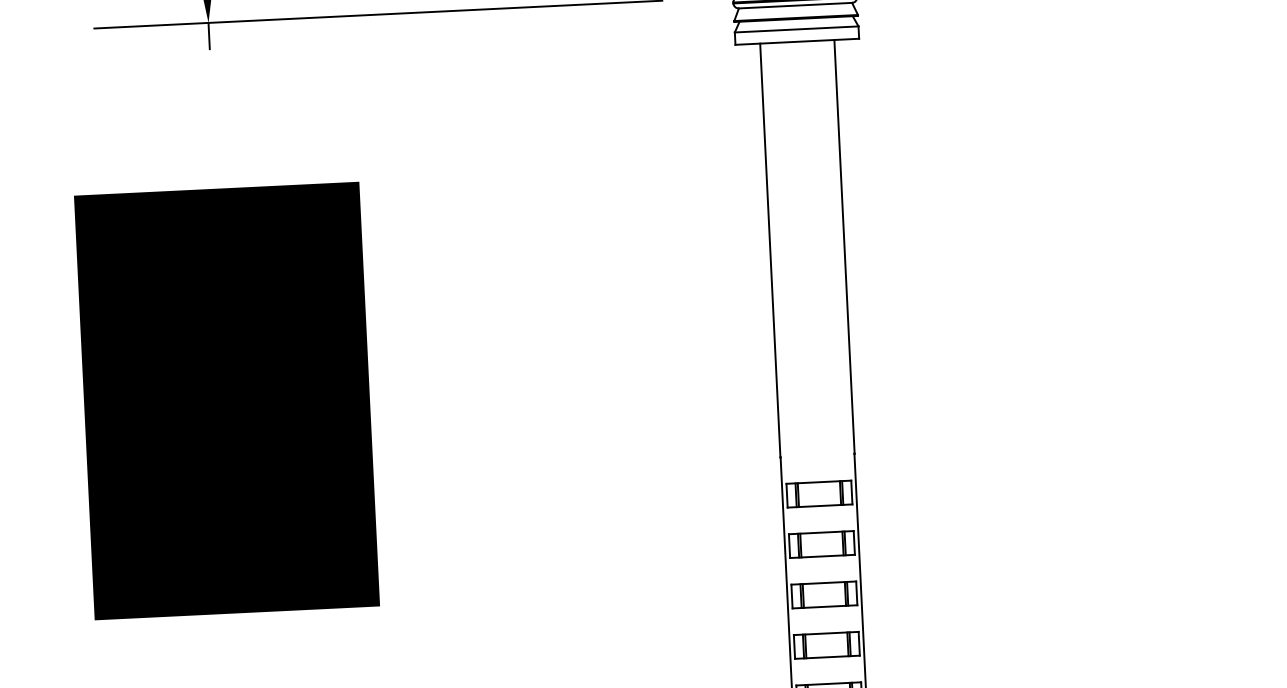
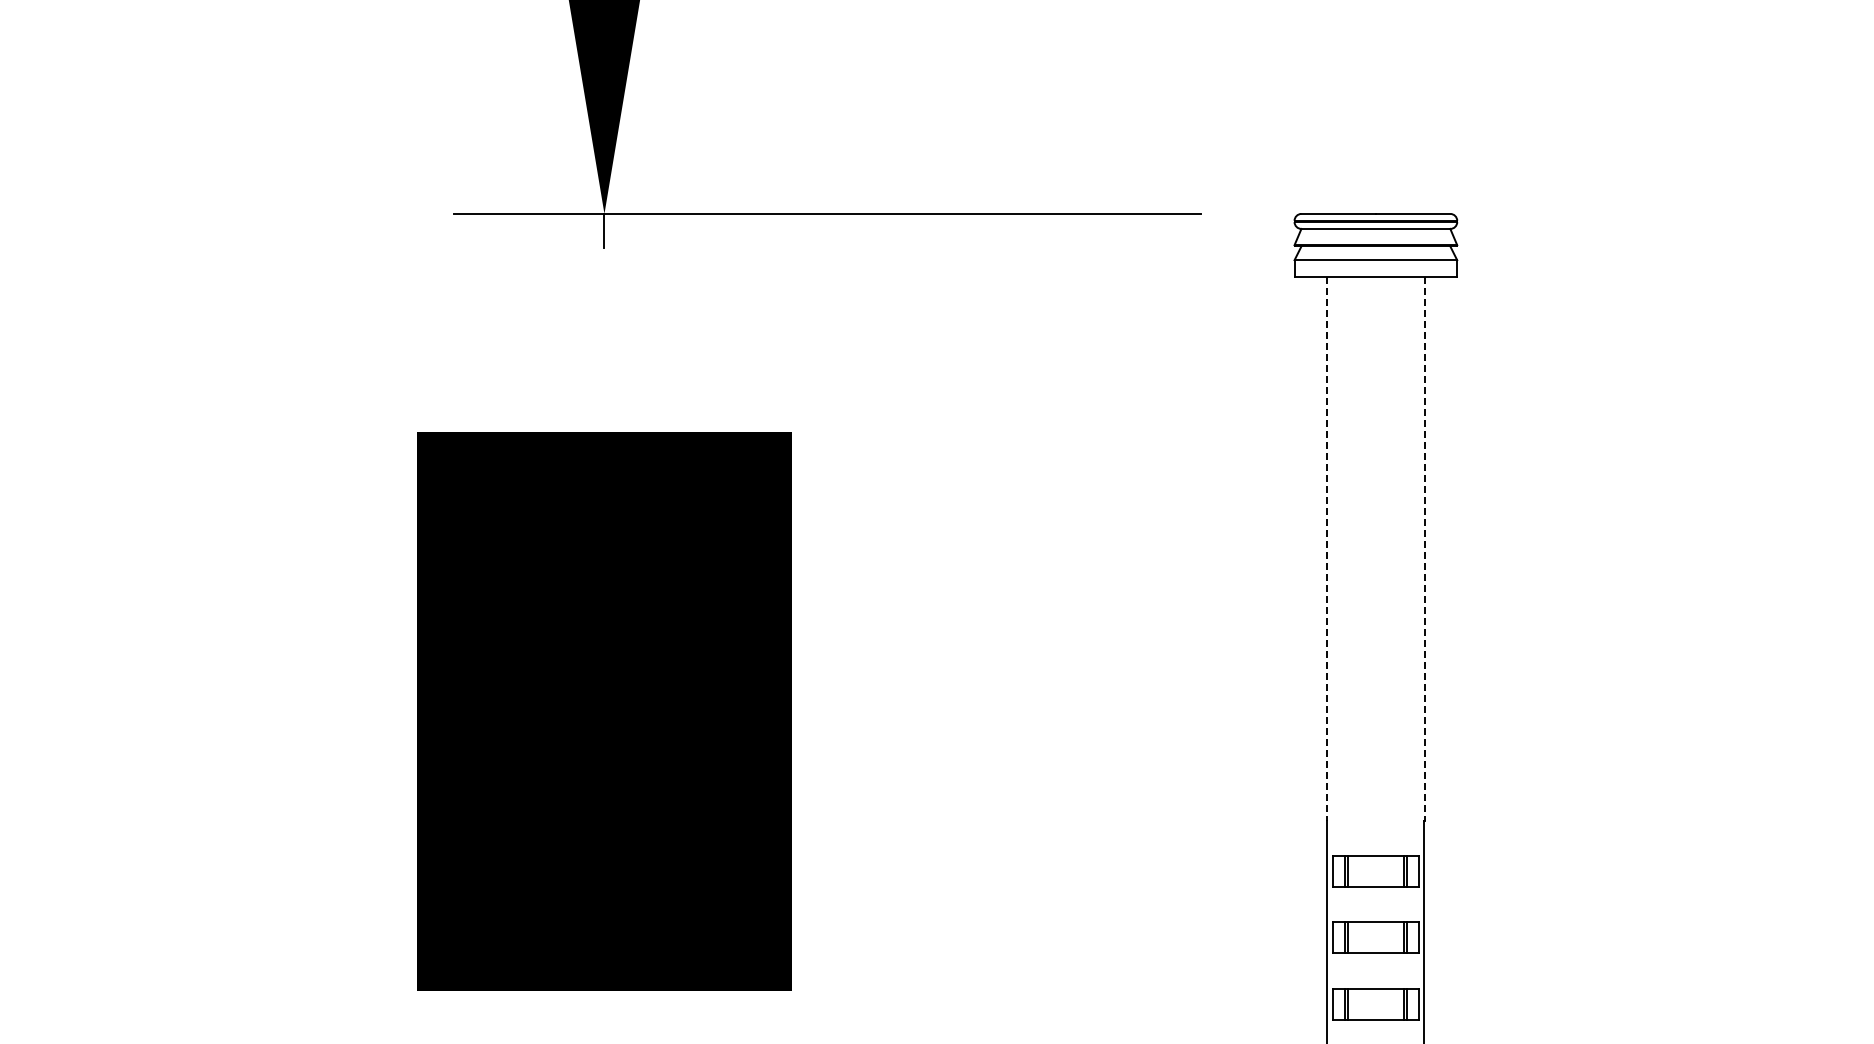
line: (844, 247) -> (1424, 549), solid -> dashed
line: (770, 251) -> (1327, 549), solid -> dashed

